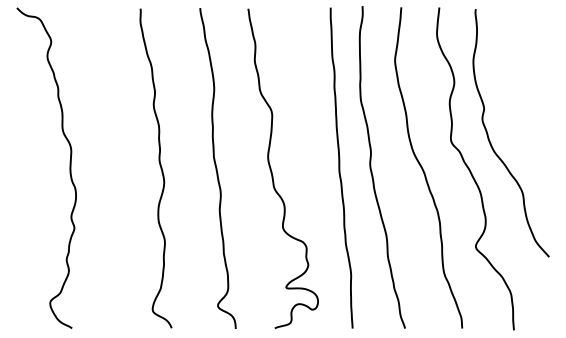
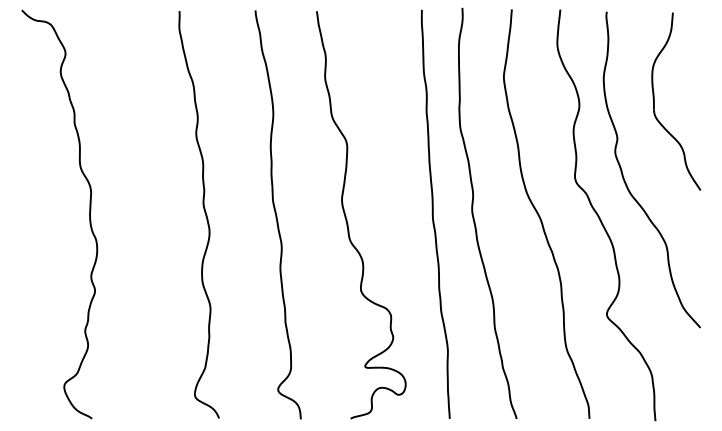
part: (513, 79) -> (654, 101), added

